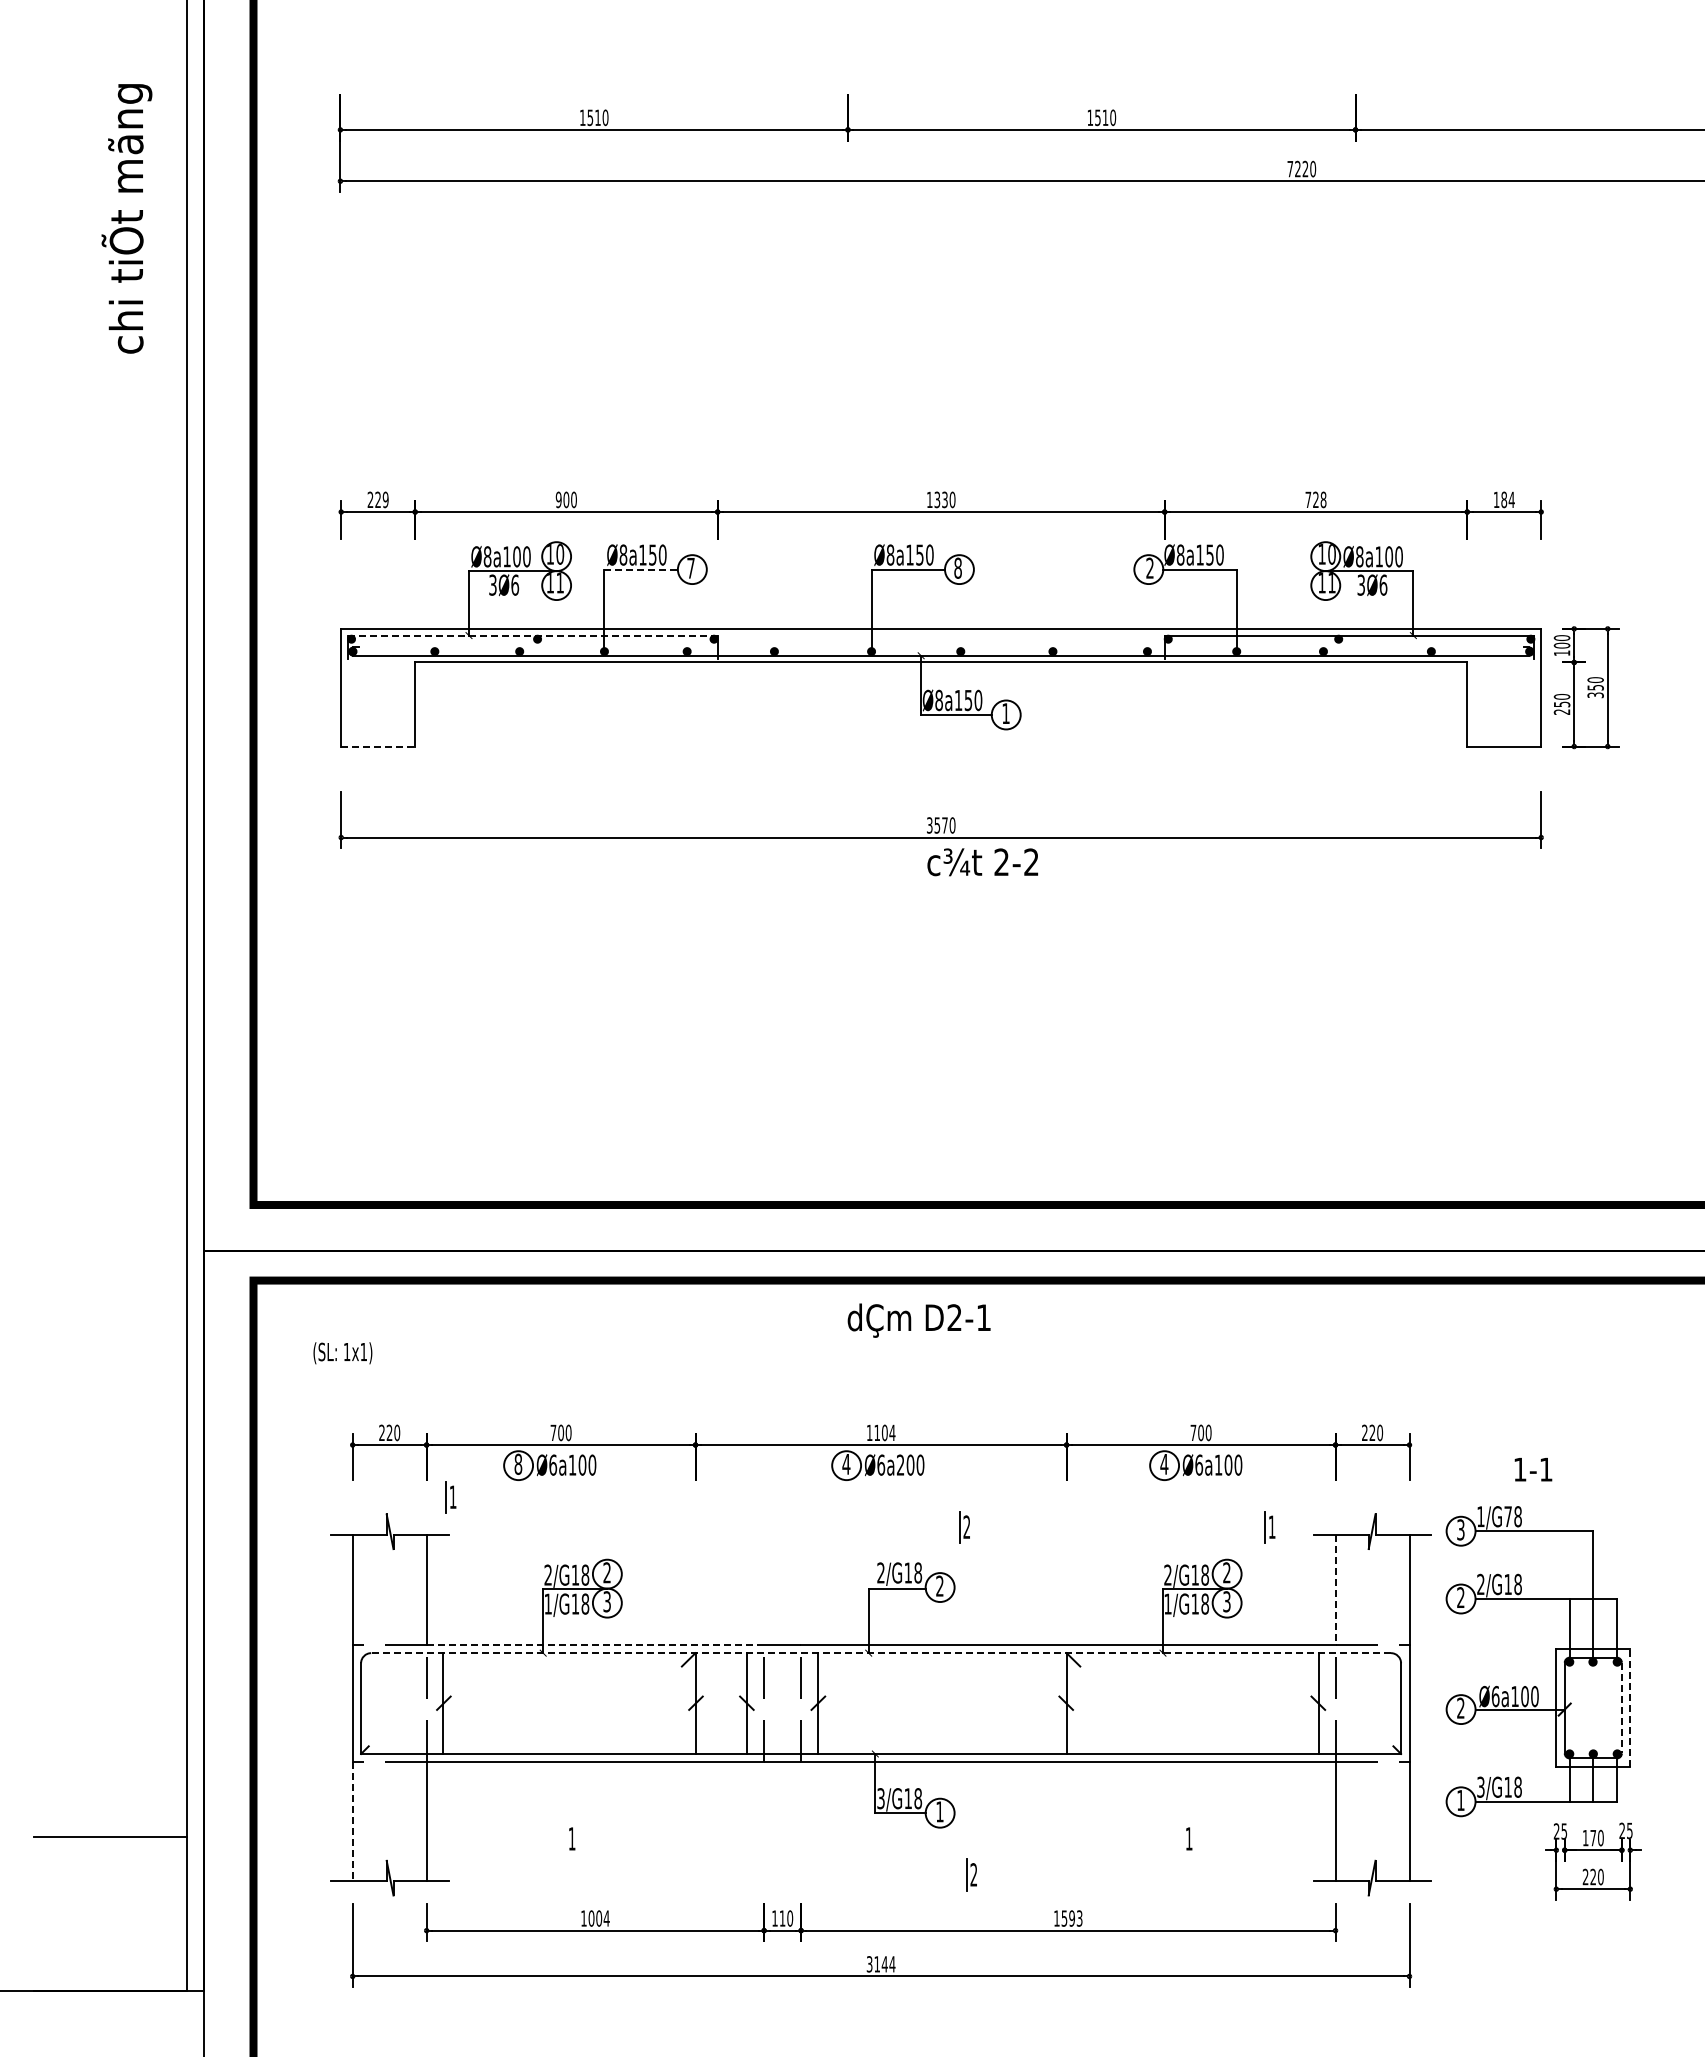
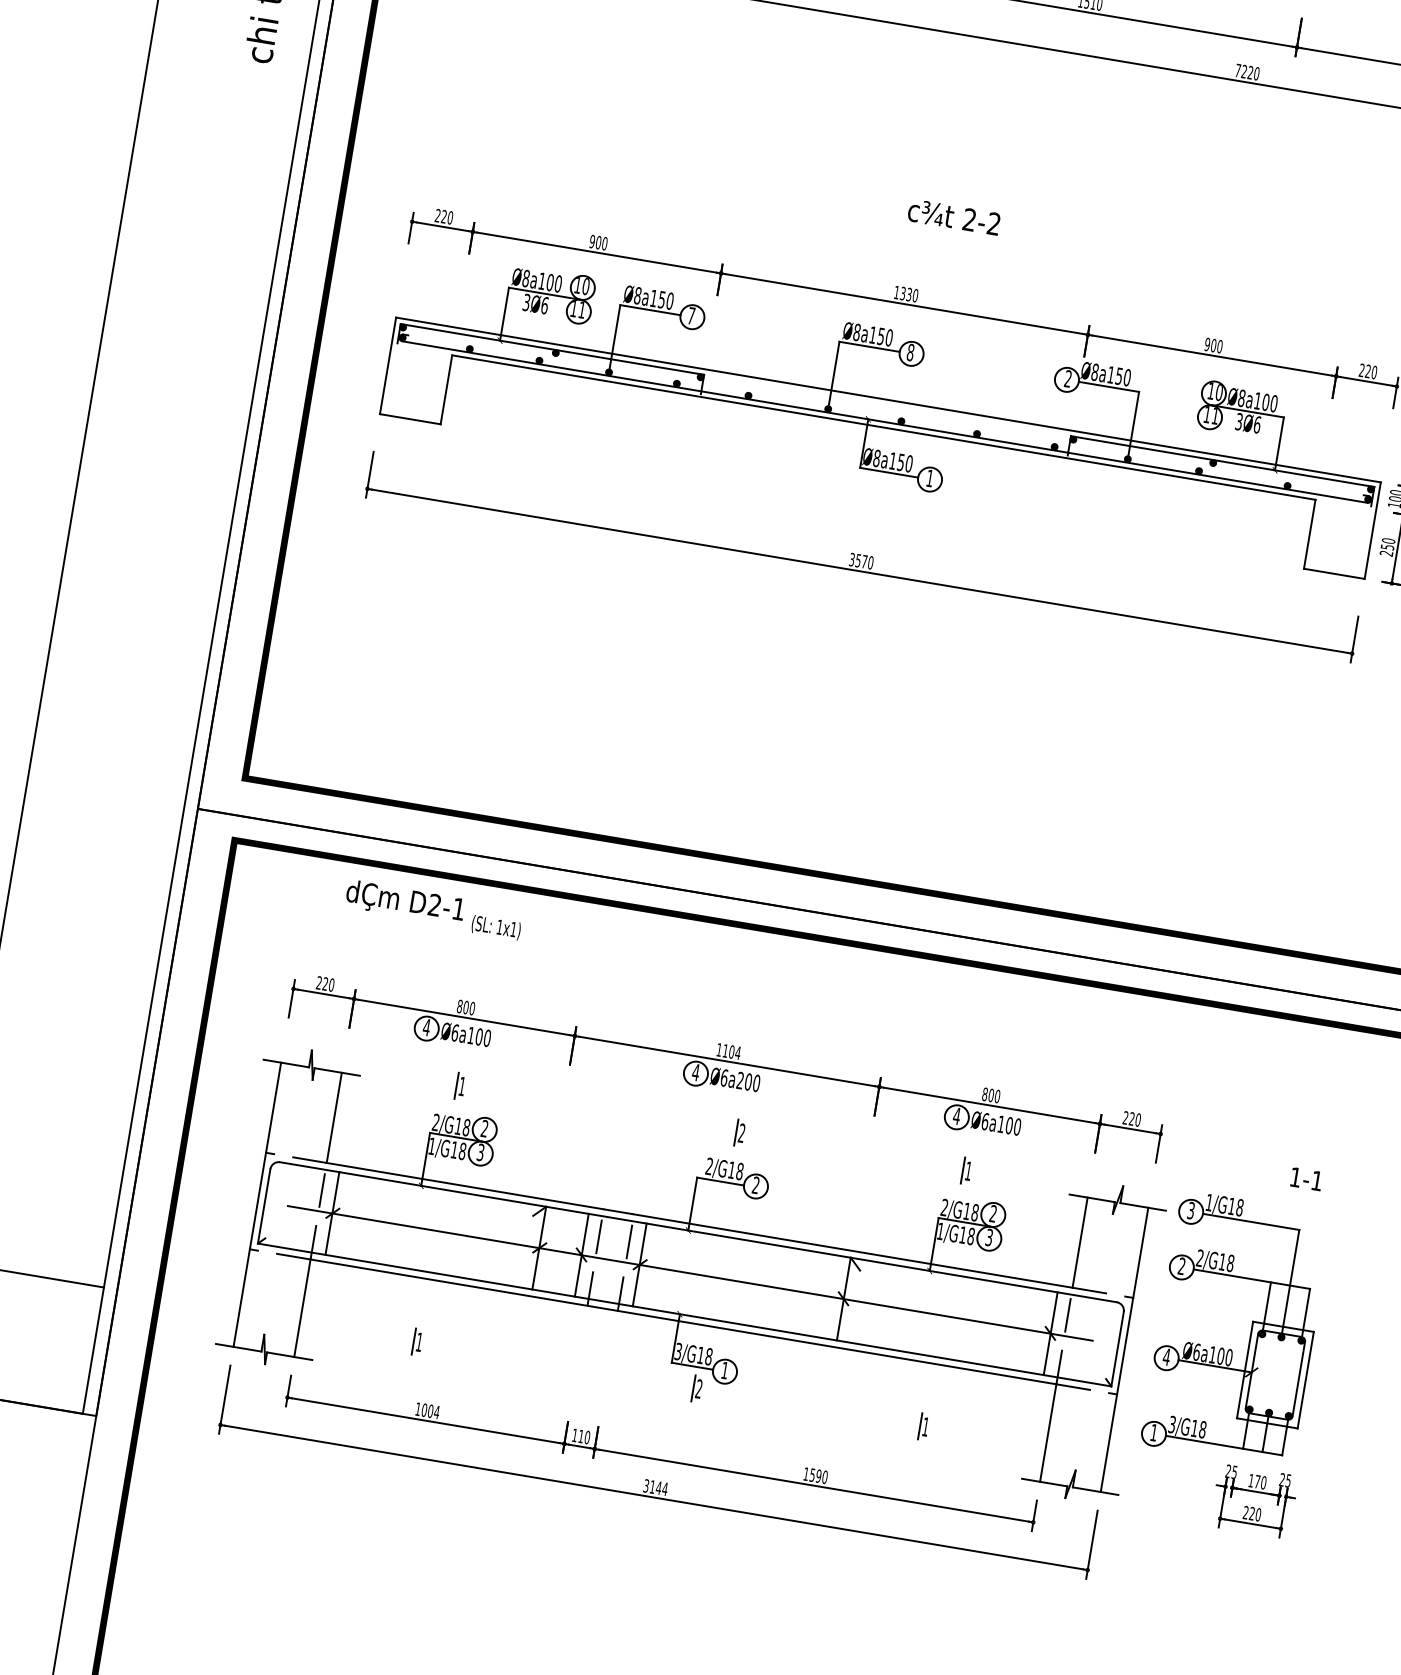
text: (1315, 499) -> (1213, 345), 728 -> 900
text: (1503, 499) -> (1367, 371), 184 -> 220
text: (385, 500) -> (450, 218), 229 -> 220
line: (641, 569) -> (650, 310), dashed -> solid
line: (532, 635) -> (552, 349), dashed -> solid
line: (378, 746) -> (410, 419), dashed -> solid
text: (982, 862) -> (953, 217), moved
text: (918, 1320) -> (404, 902), moved
text: (342, 1353) -> (495, 927), moved
text: (553, 1432) -> (459, 1006), 700 -> 800
text: (1193, 1432) -> (985, 1094), 700 -> 800
text: (518, 1463) -> (426, 1026), 8 -> 4
text: (1533, 1469) -> (1306, 1179), moved
part: (450, 1497) -> (460, 1086), moved
text: (1507, 1516) -> (1231, 1206), 1/G78 -> 1/G18
part: (964, 1527) -> (739, 1133), moved
part: (1269, 1527) -> (966, 1171), moved
line: (1335, 1589) -> (1080, 1242), dashed -> solid
line: (595, 1644) -> (465, 1185), dashed -> solid
line: (881, 1653) -> (698, 1232), dashed -> solid
line: (879, 1703) -> (690, 1273), added
text: (1460, 1707) -> (1166, 1356), 2 -> 4
line: (1621, 1708) -> (1298, 1379), dashed -> solid
line: (1630, 1708) -> (1305, 1380), dashed -> solid
line: (352, 1822) -> (241, 1298), dashed -> solid
line: (565, 1839) -> (413, 1341), added
line: (1182, 1839) -> (920, 1426), added
part: (971, 1874) -> (697, 1388), moved
text: (1079, 1918) -> (824, 1477), 1593 -> 1590

